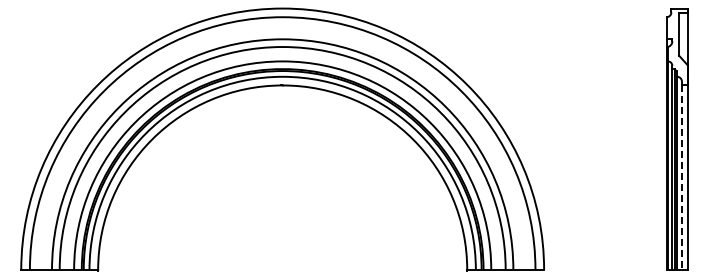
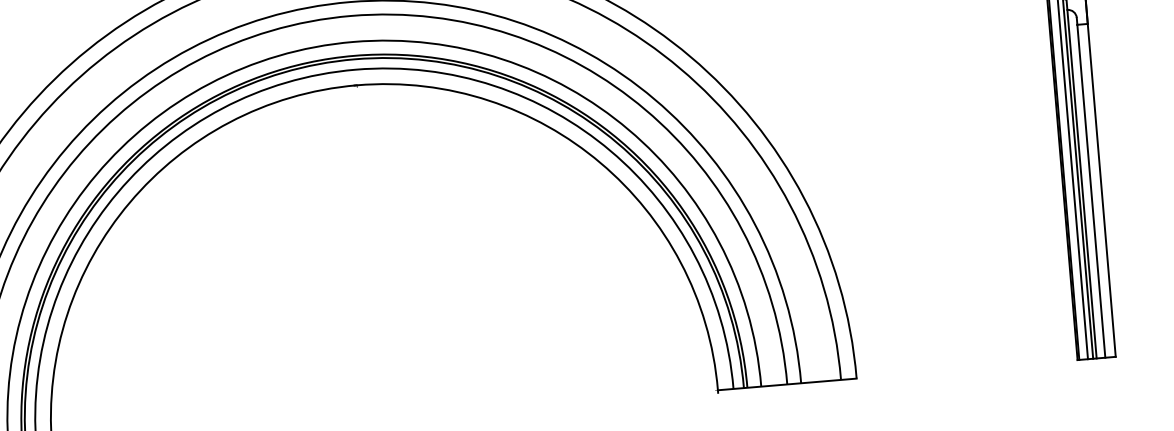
line: (681, 178) -> (1090, 192), dashed -> solid

